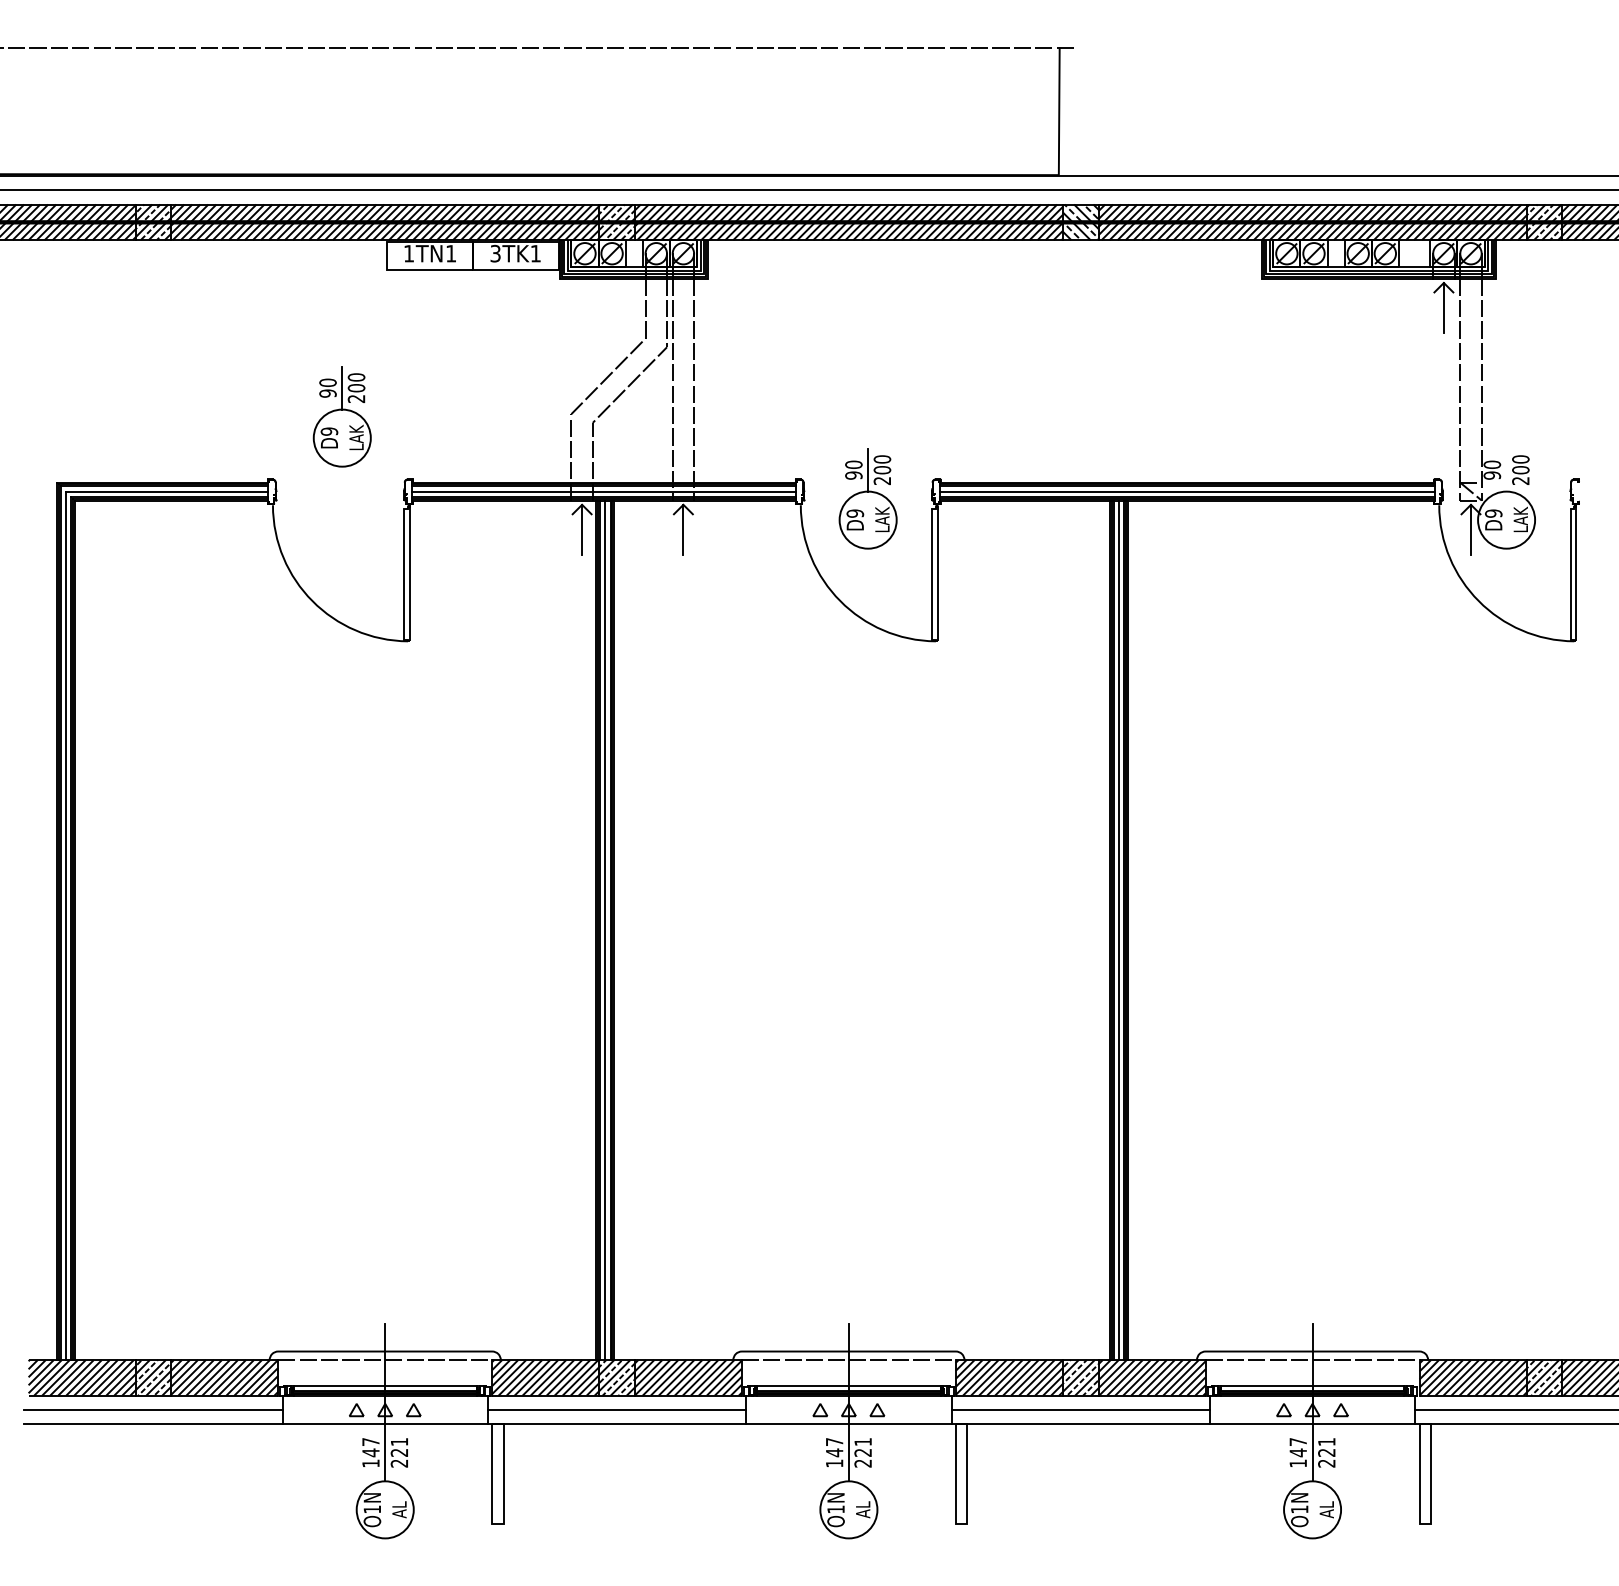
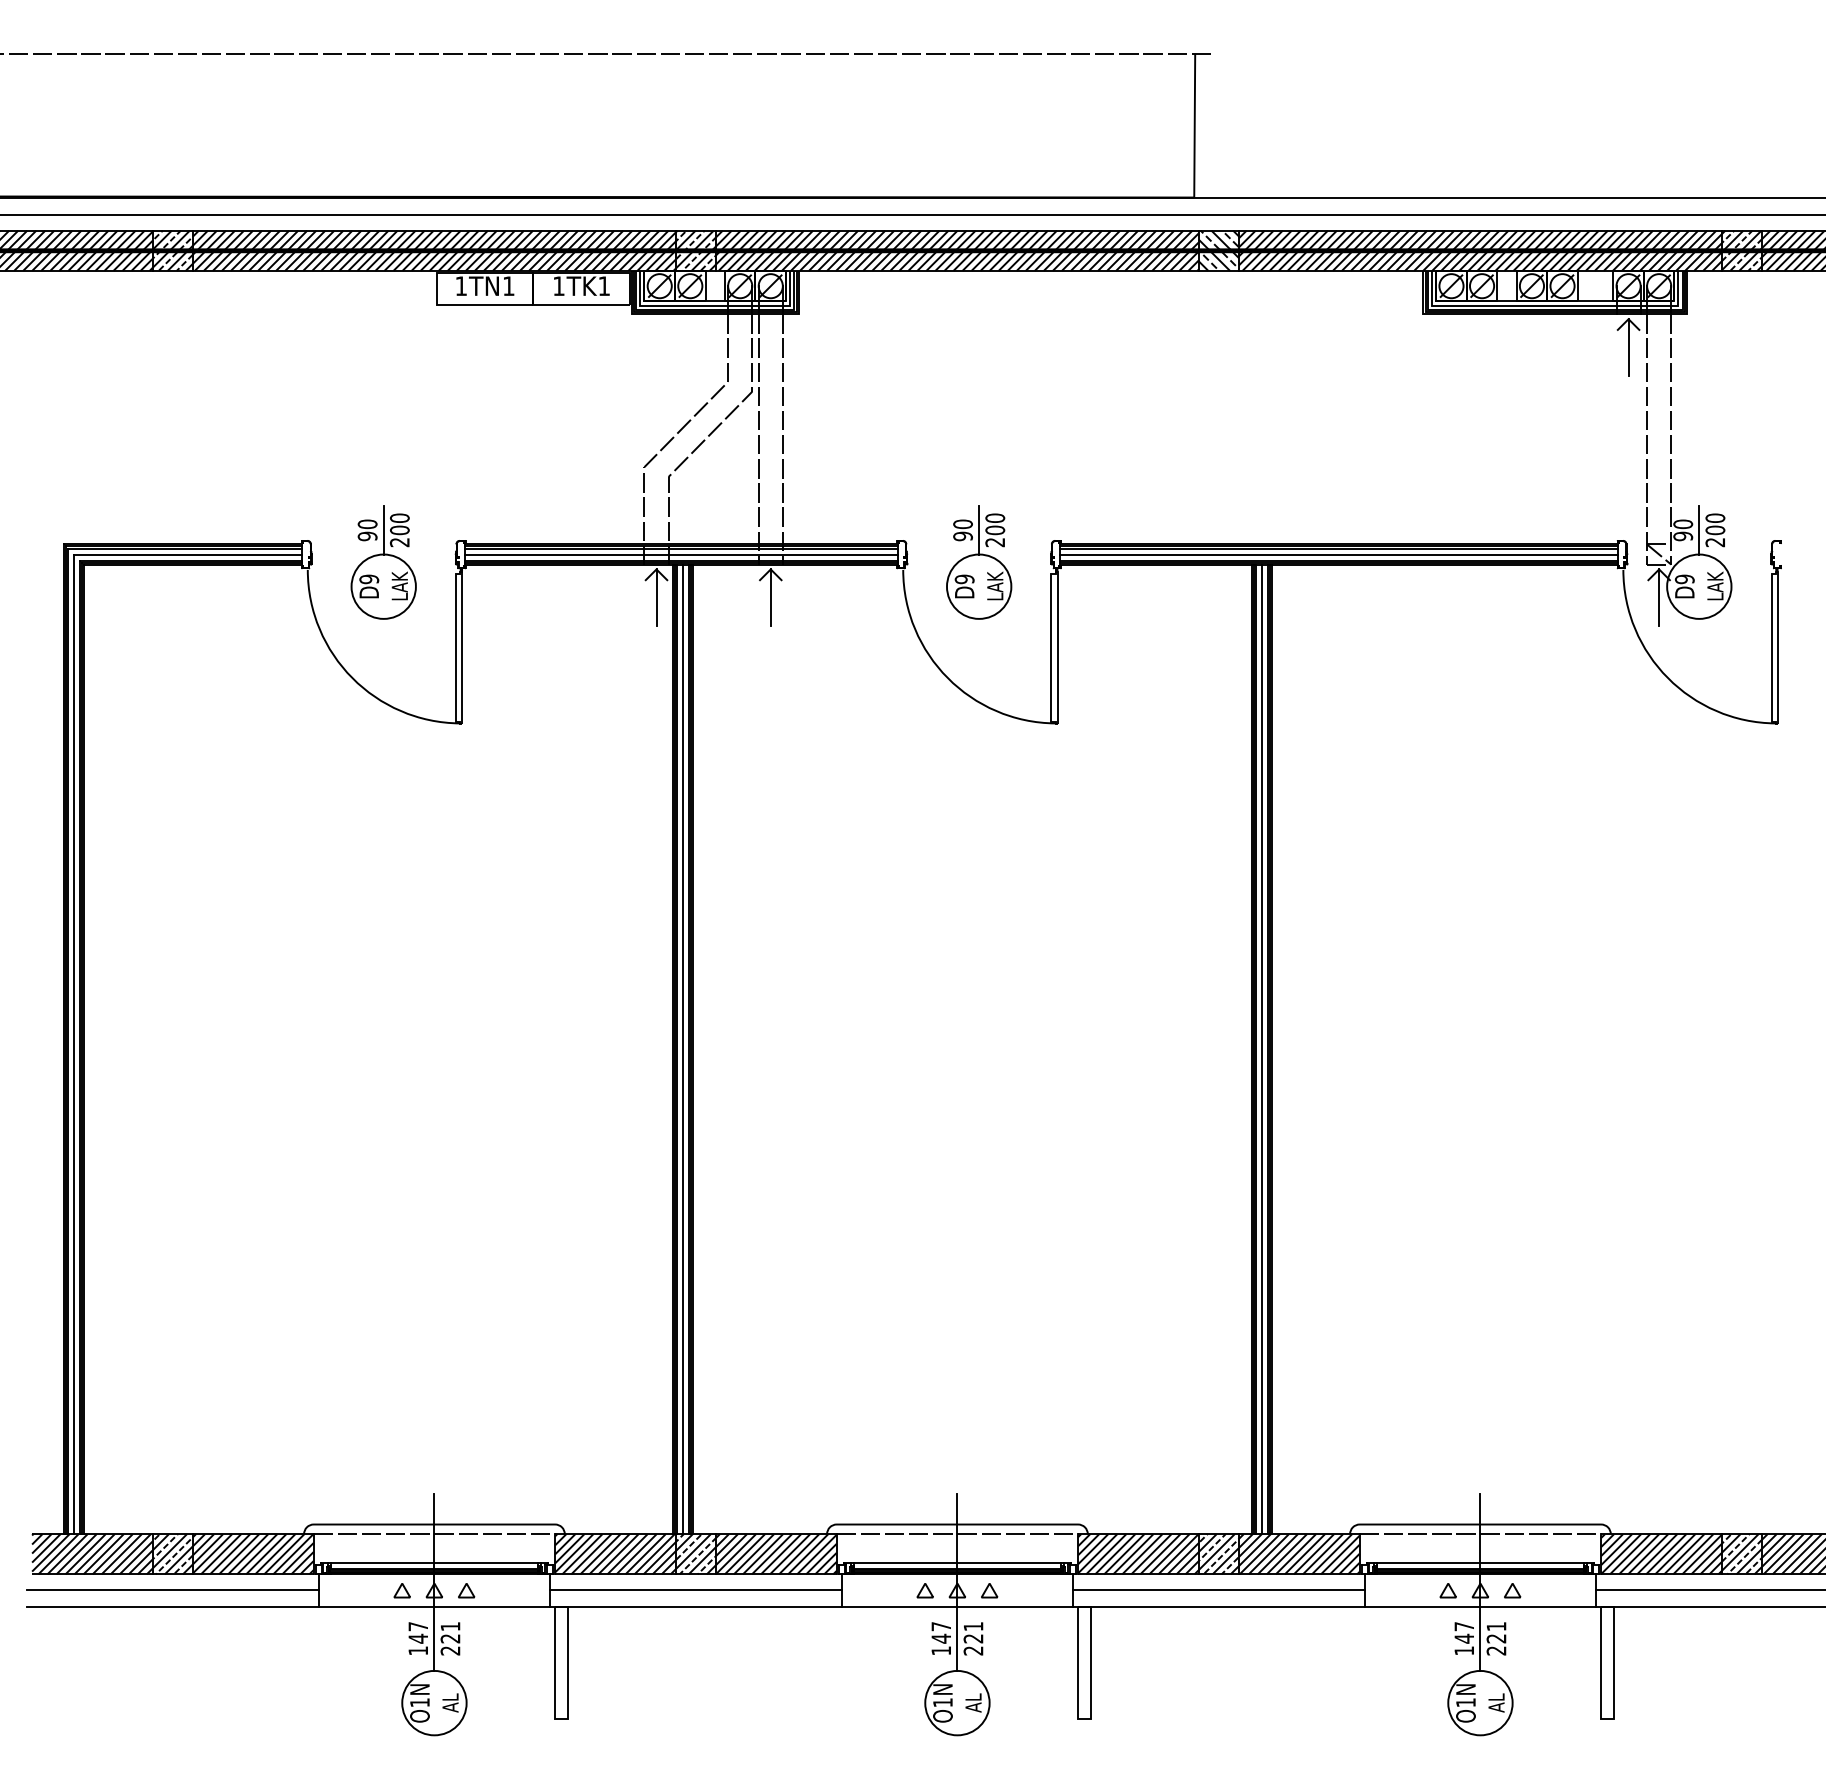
text: (495, 253) -> (558, 285), 3TK1 -> 1TK1
part: (341, 416) -> (382, 562), moved
line: (1506, 469) -> (1699, 529), added

